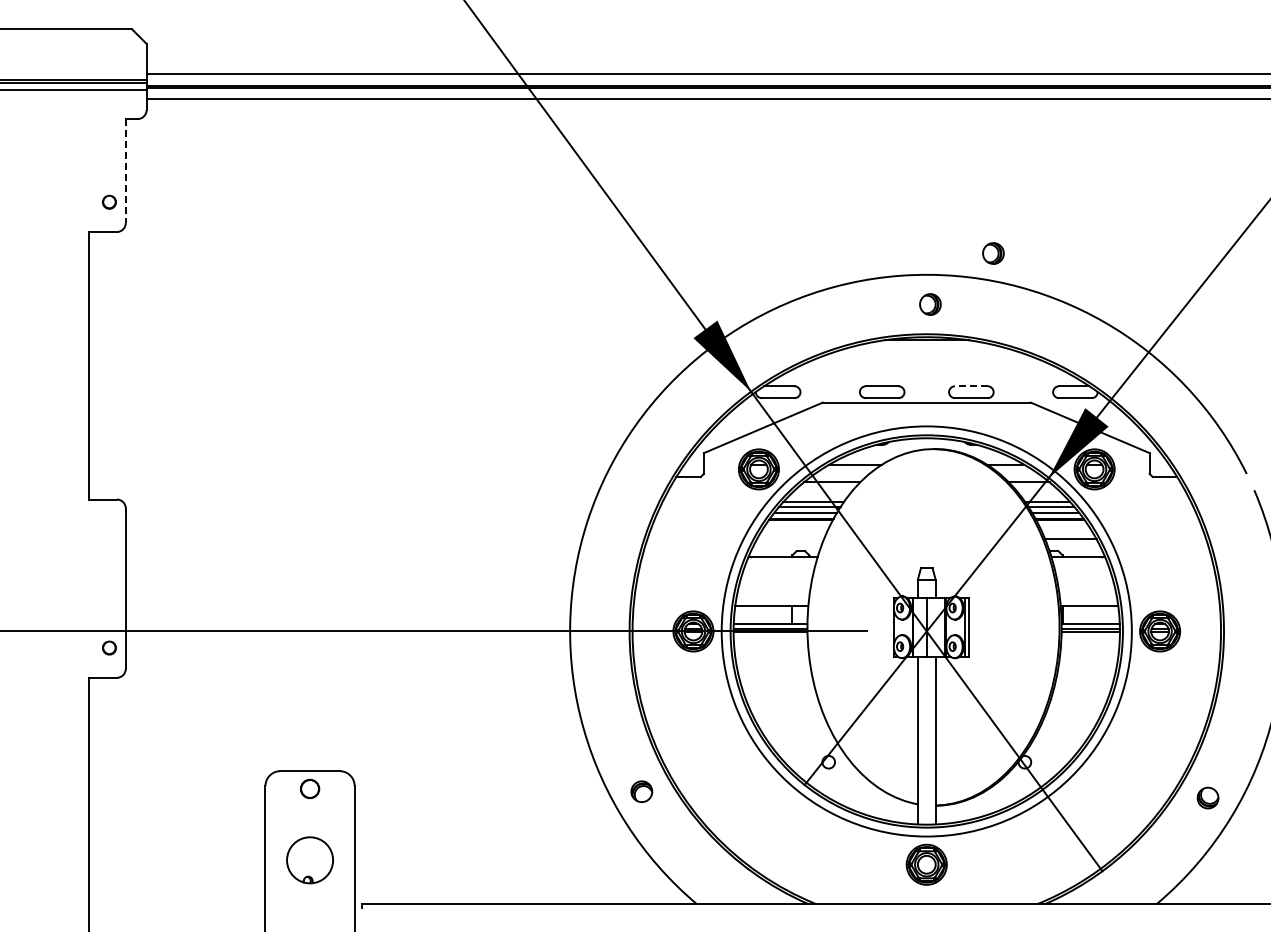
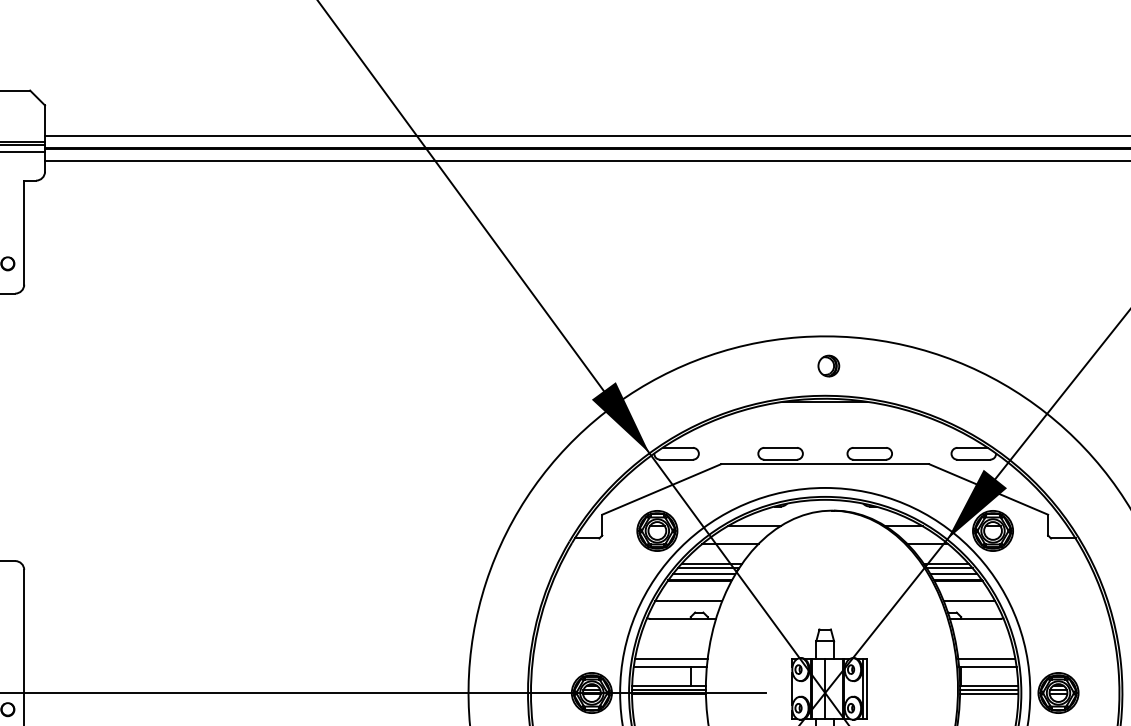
line: (125, 171) -> (23, 233), dashed -> solid
part: (993, 253) -> (891, 315), removed
line: (970, 386) -> (868, 448), dashed -> solid
line: (789, 539) -> (687, 601), added
line: (772, 596) -> (670, 658), added
line: (1087, 596) -> (985, 658), added

